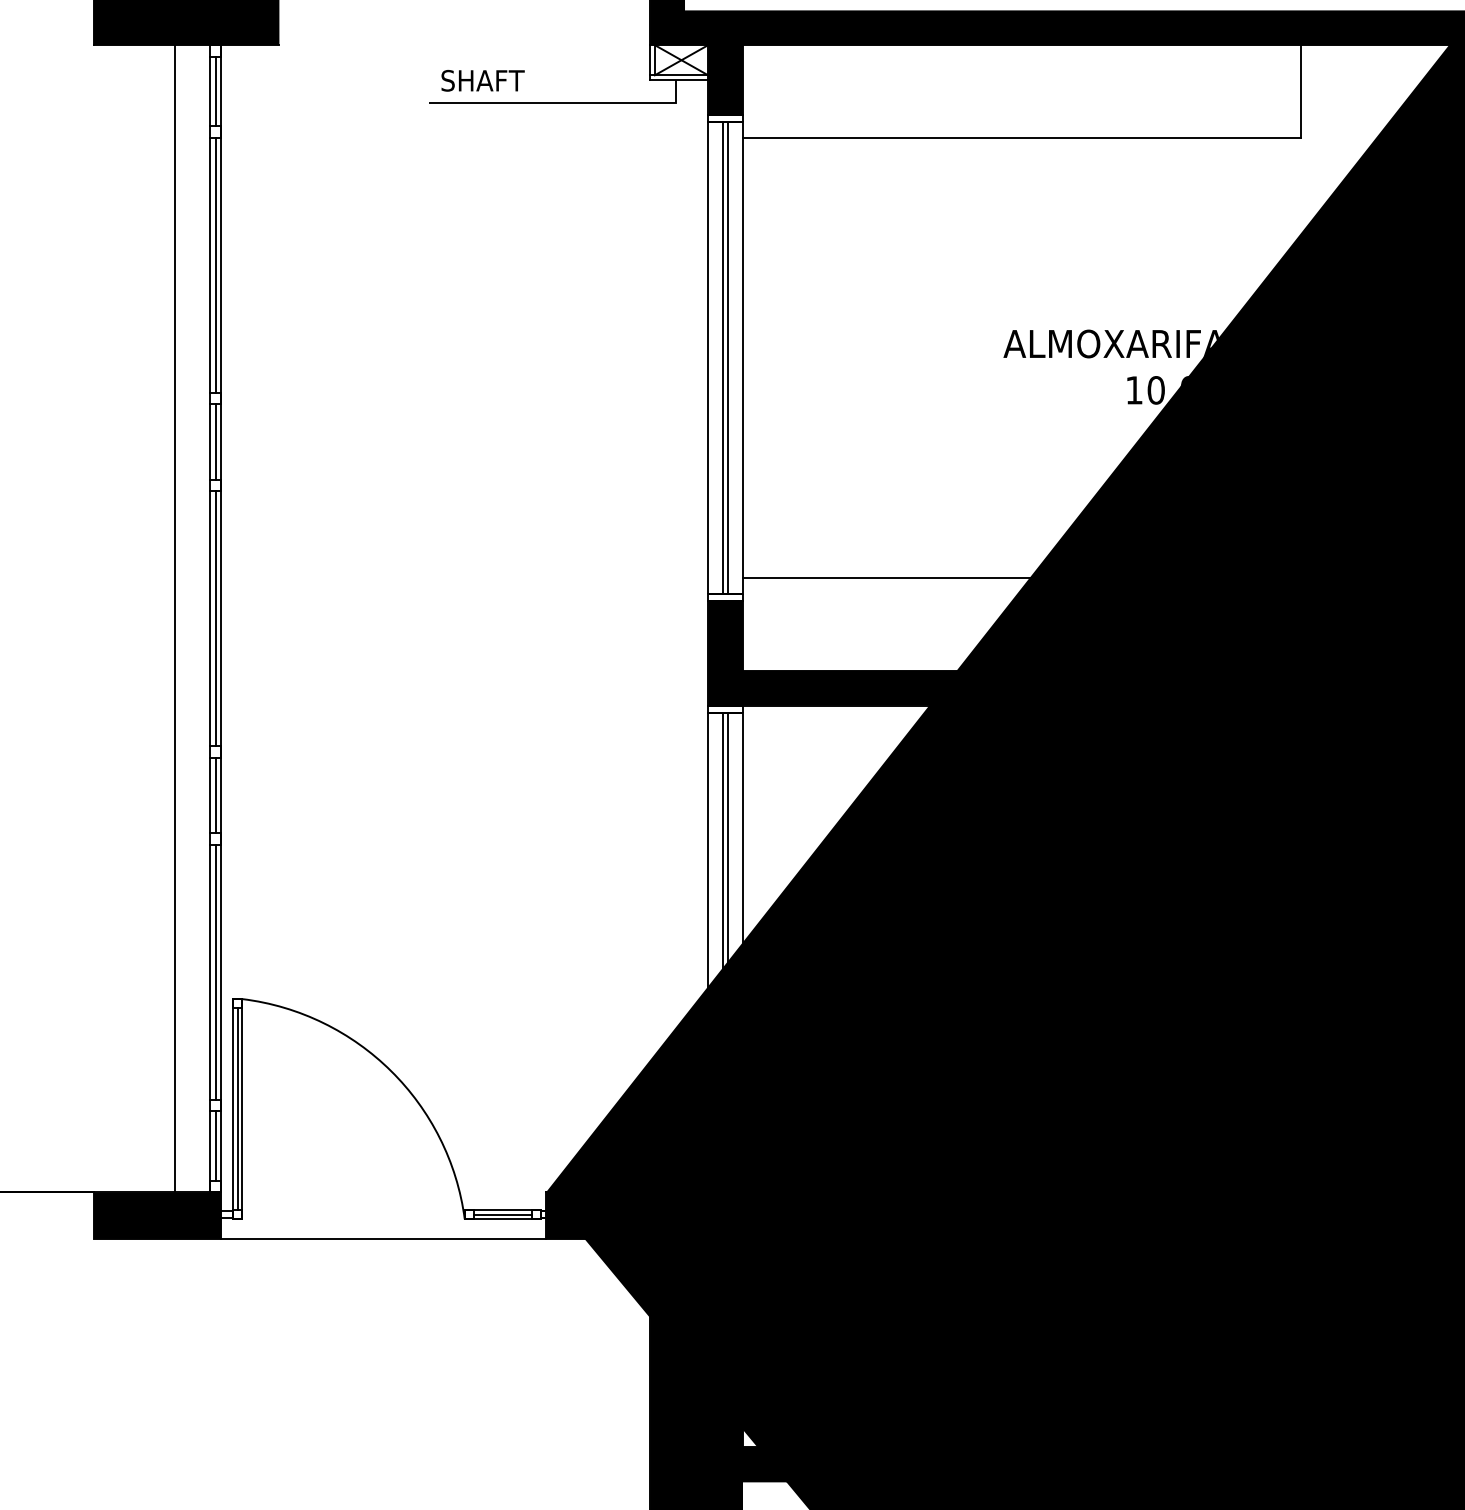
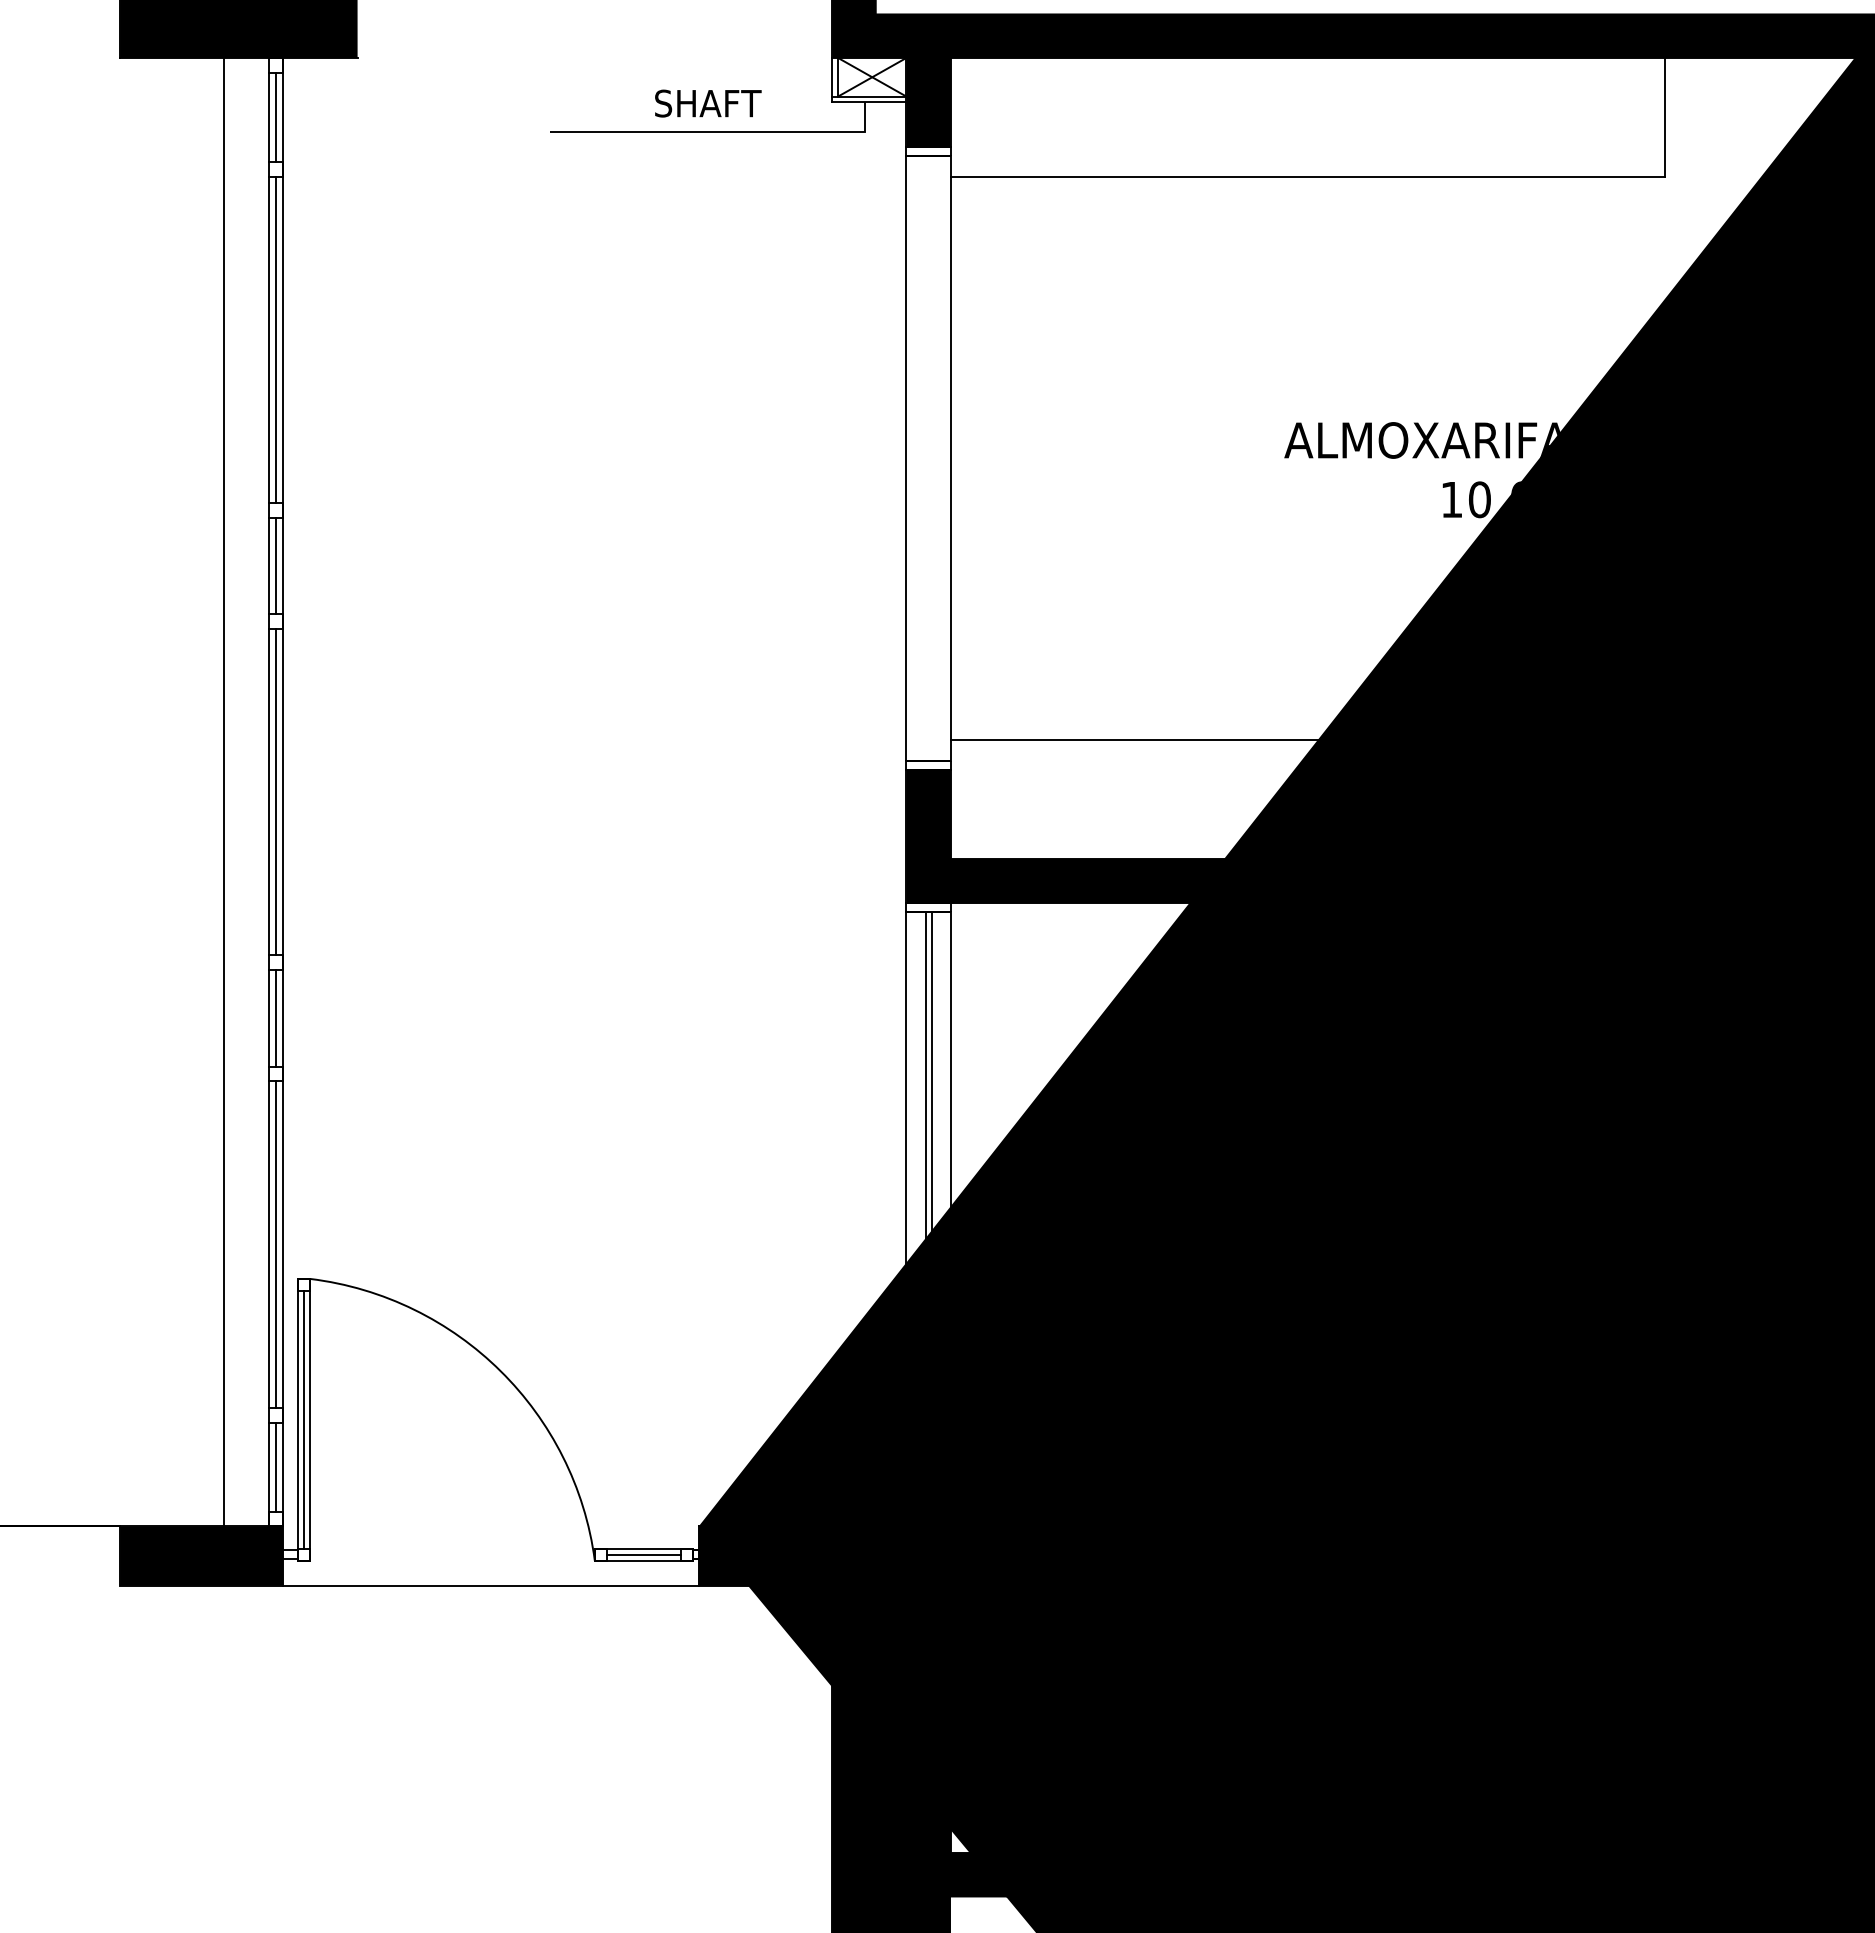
text: (483, 80) -> (708, 103), moved
line: (723, 358) -> (925, 458), removed
line: (727, 358) -> (931, 458), removed

